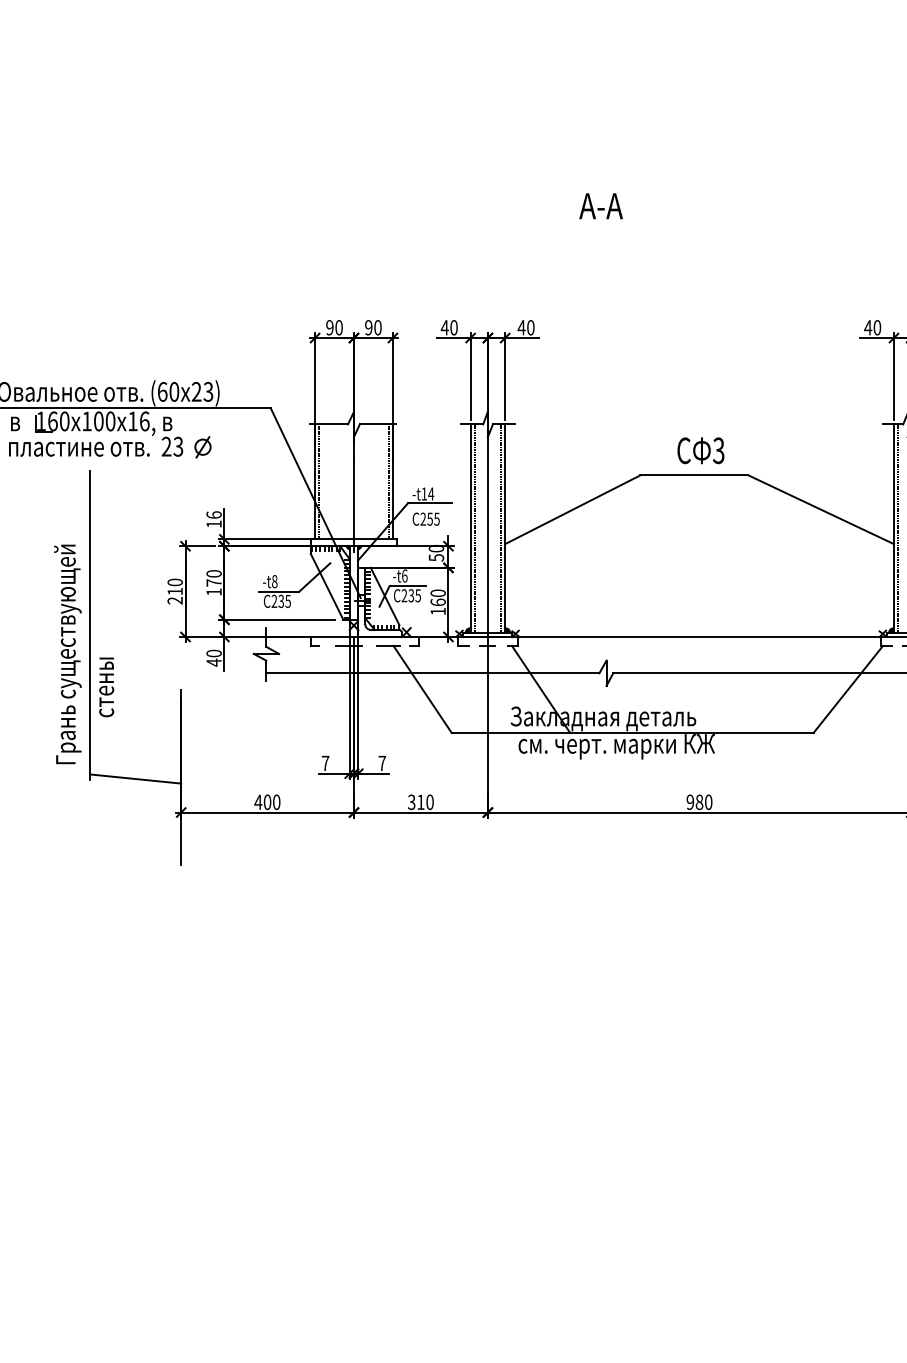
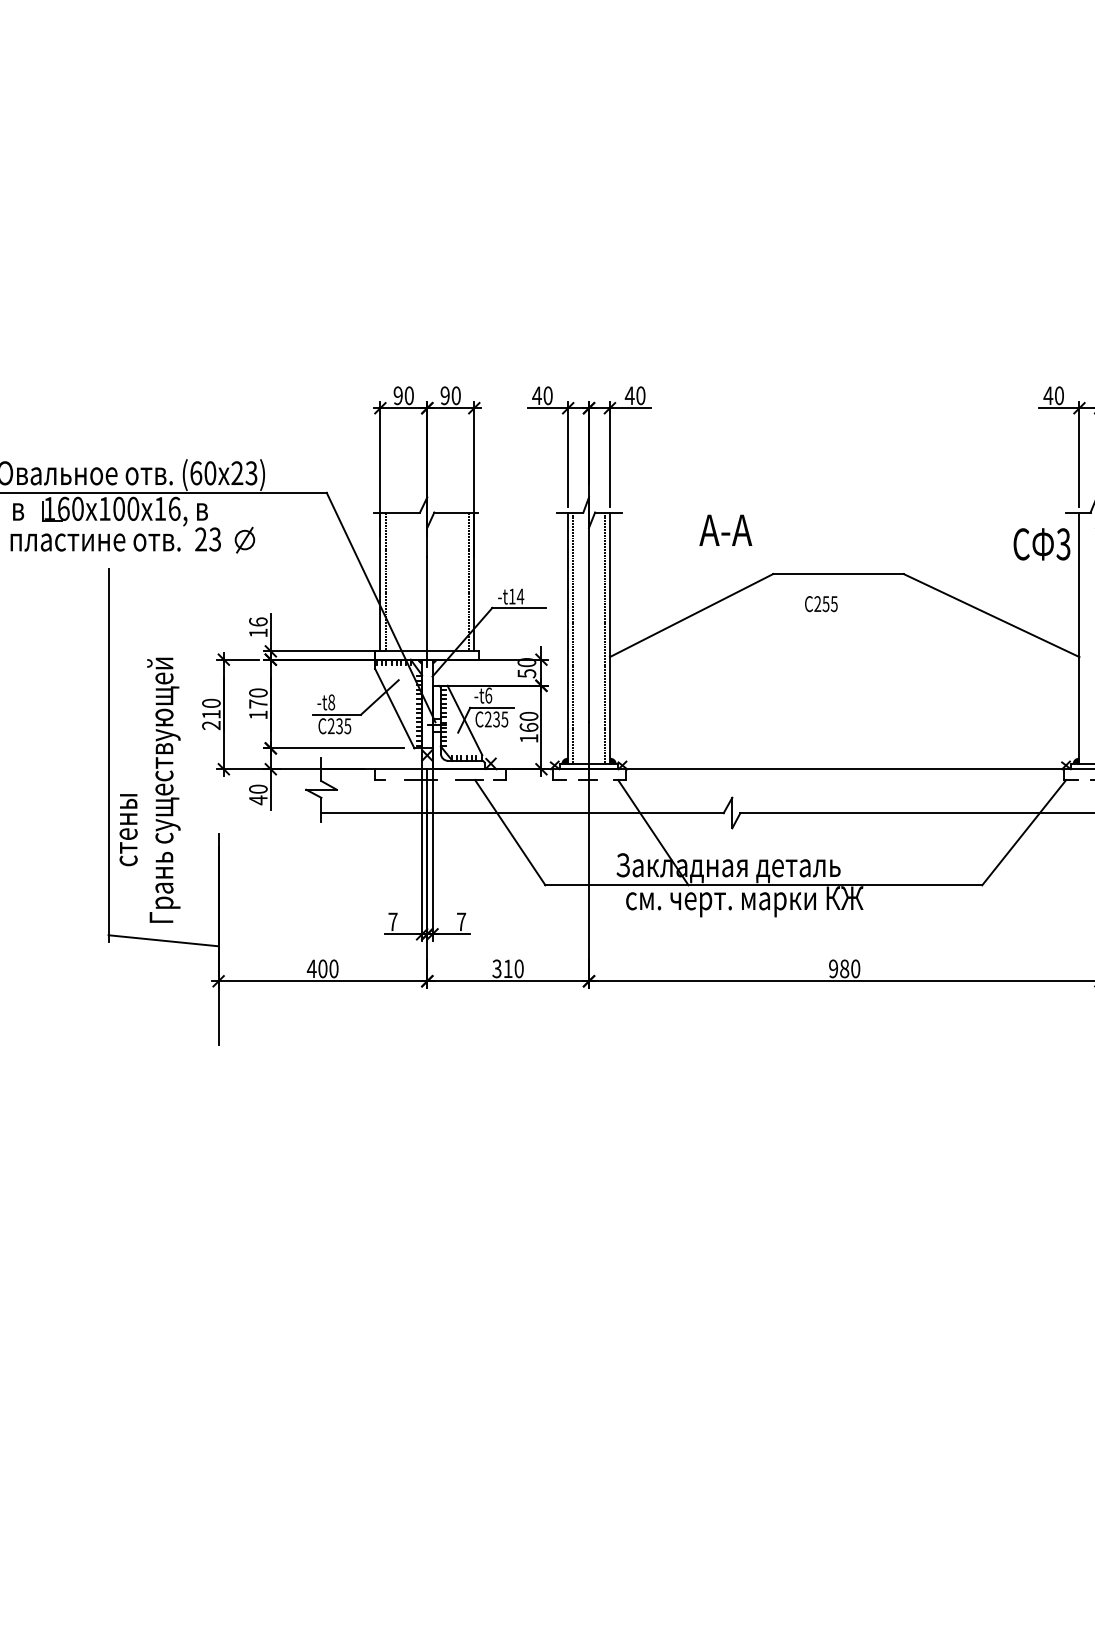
text: (600, 206) -> (725, 530), moved
text: (700, 450) -> (1041, 544), moved
text: (425, 518) -> (820, 603), moved
line: (898, 528) -> (1084, 638), removed
text: (67, 654) -> (163, 790), moved

